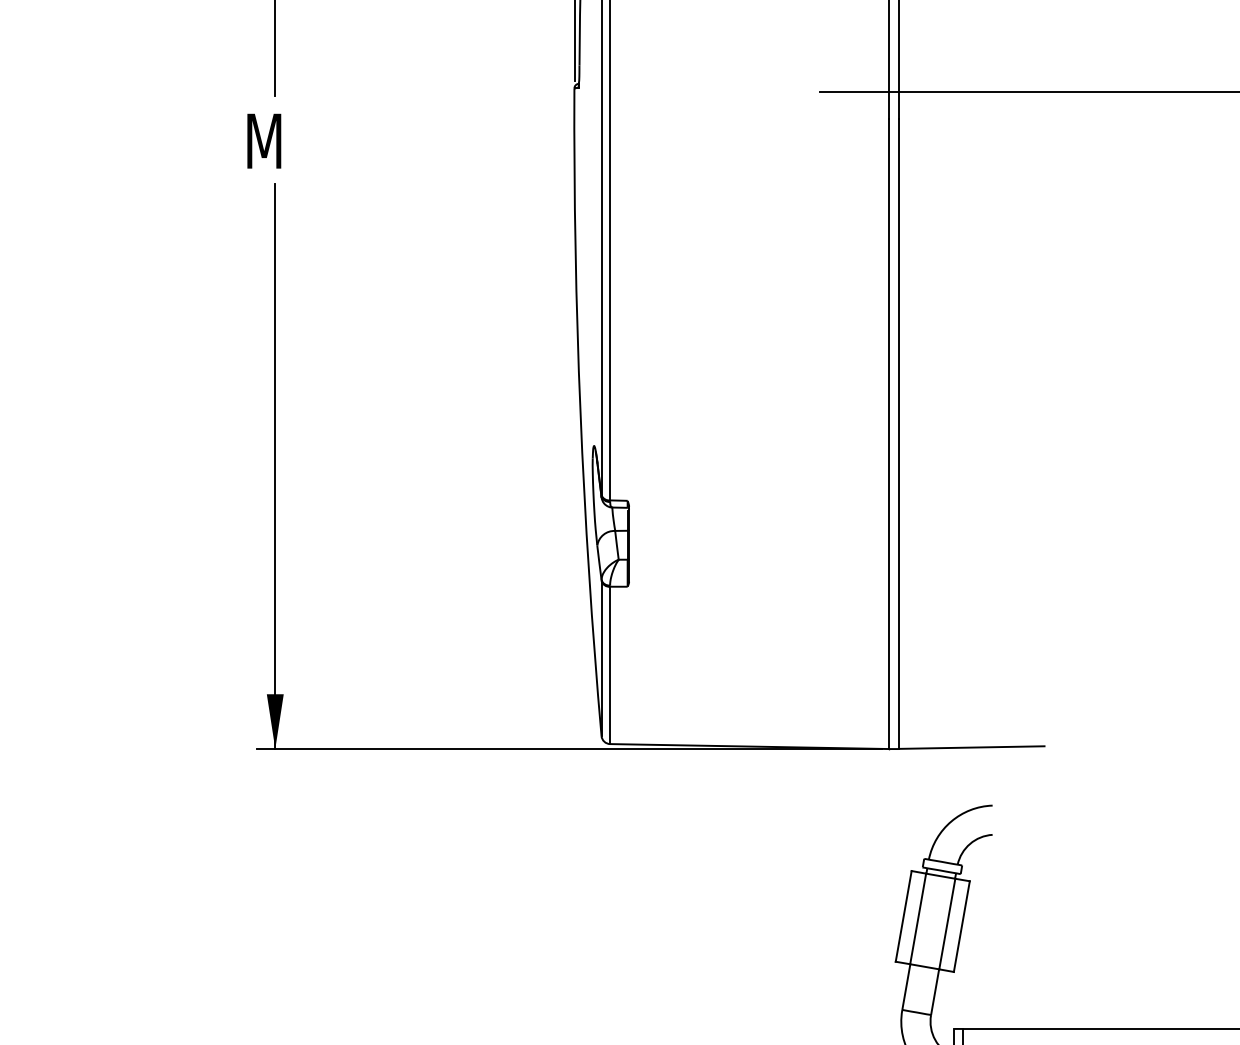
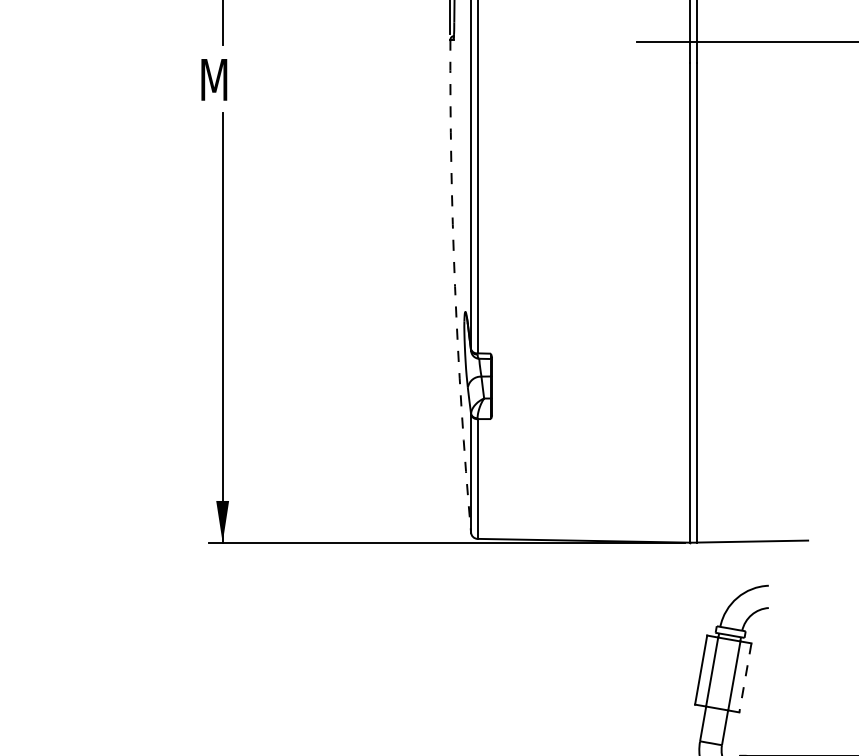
arc: (580, 412) -> (455, 286), solid -> dashed
line: (961, 927) -> (745, 678), solid -> dashed

